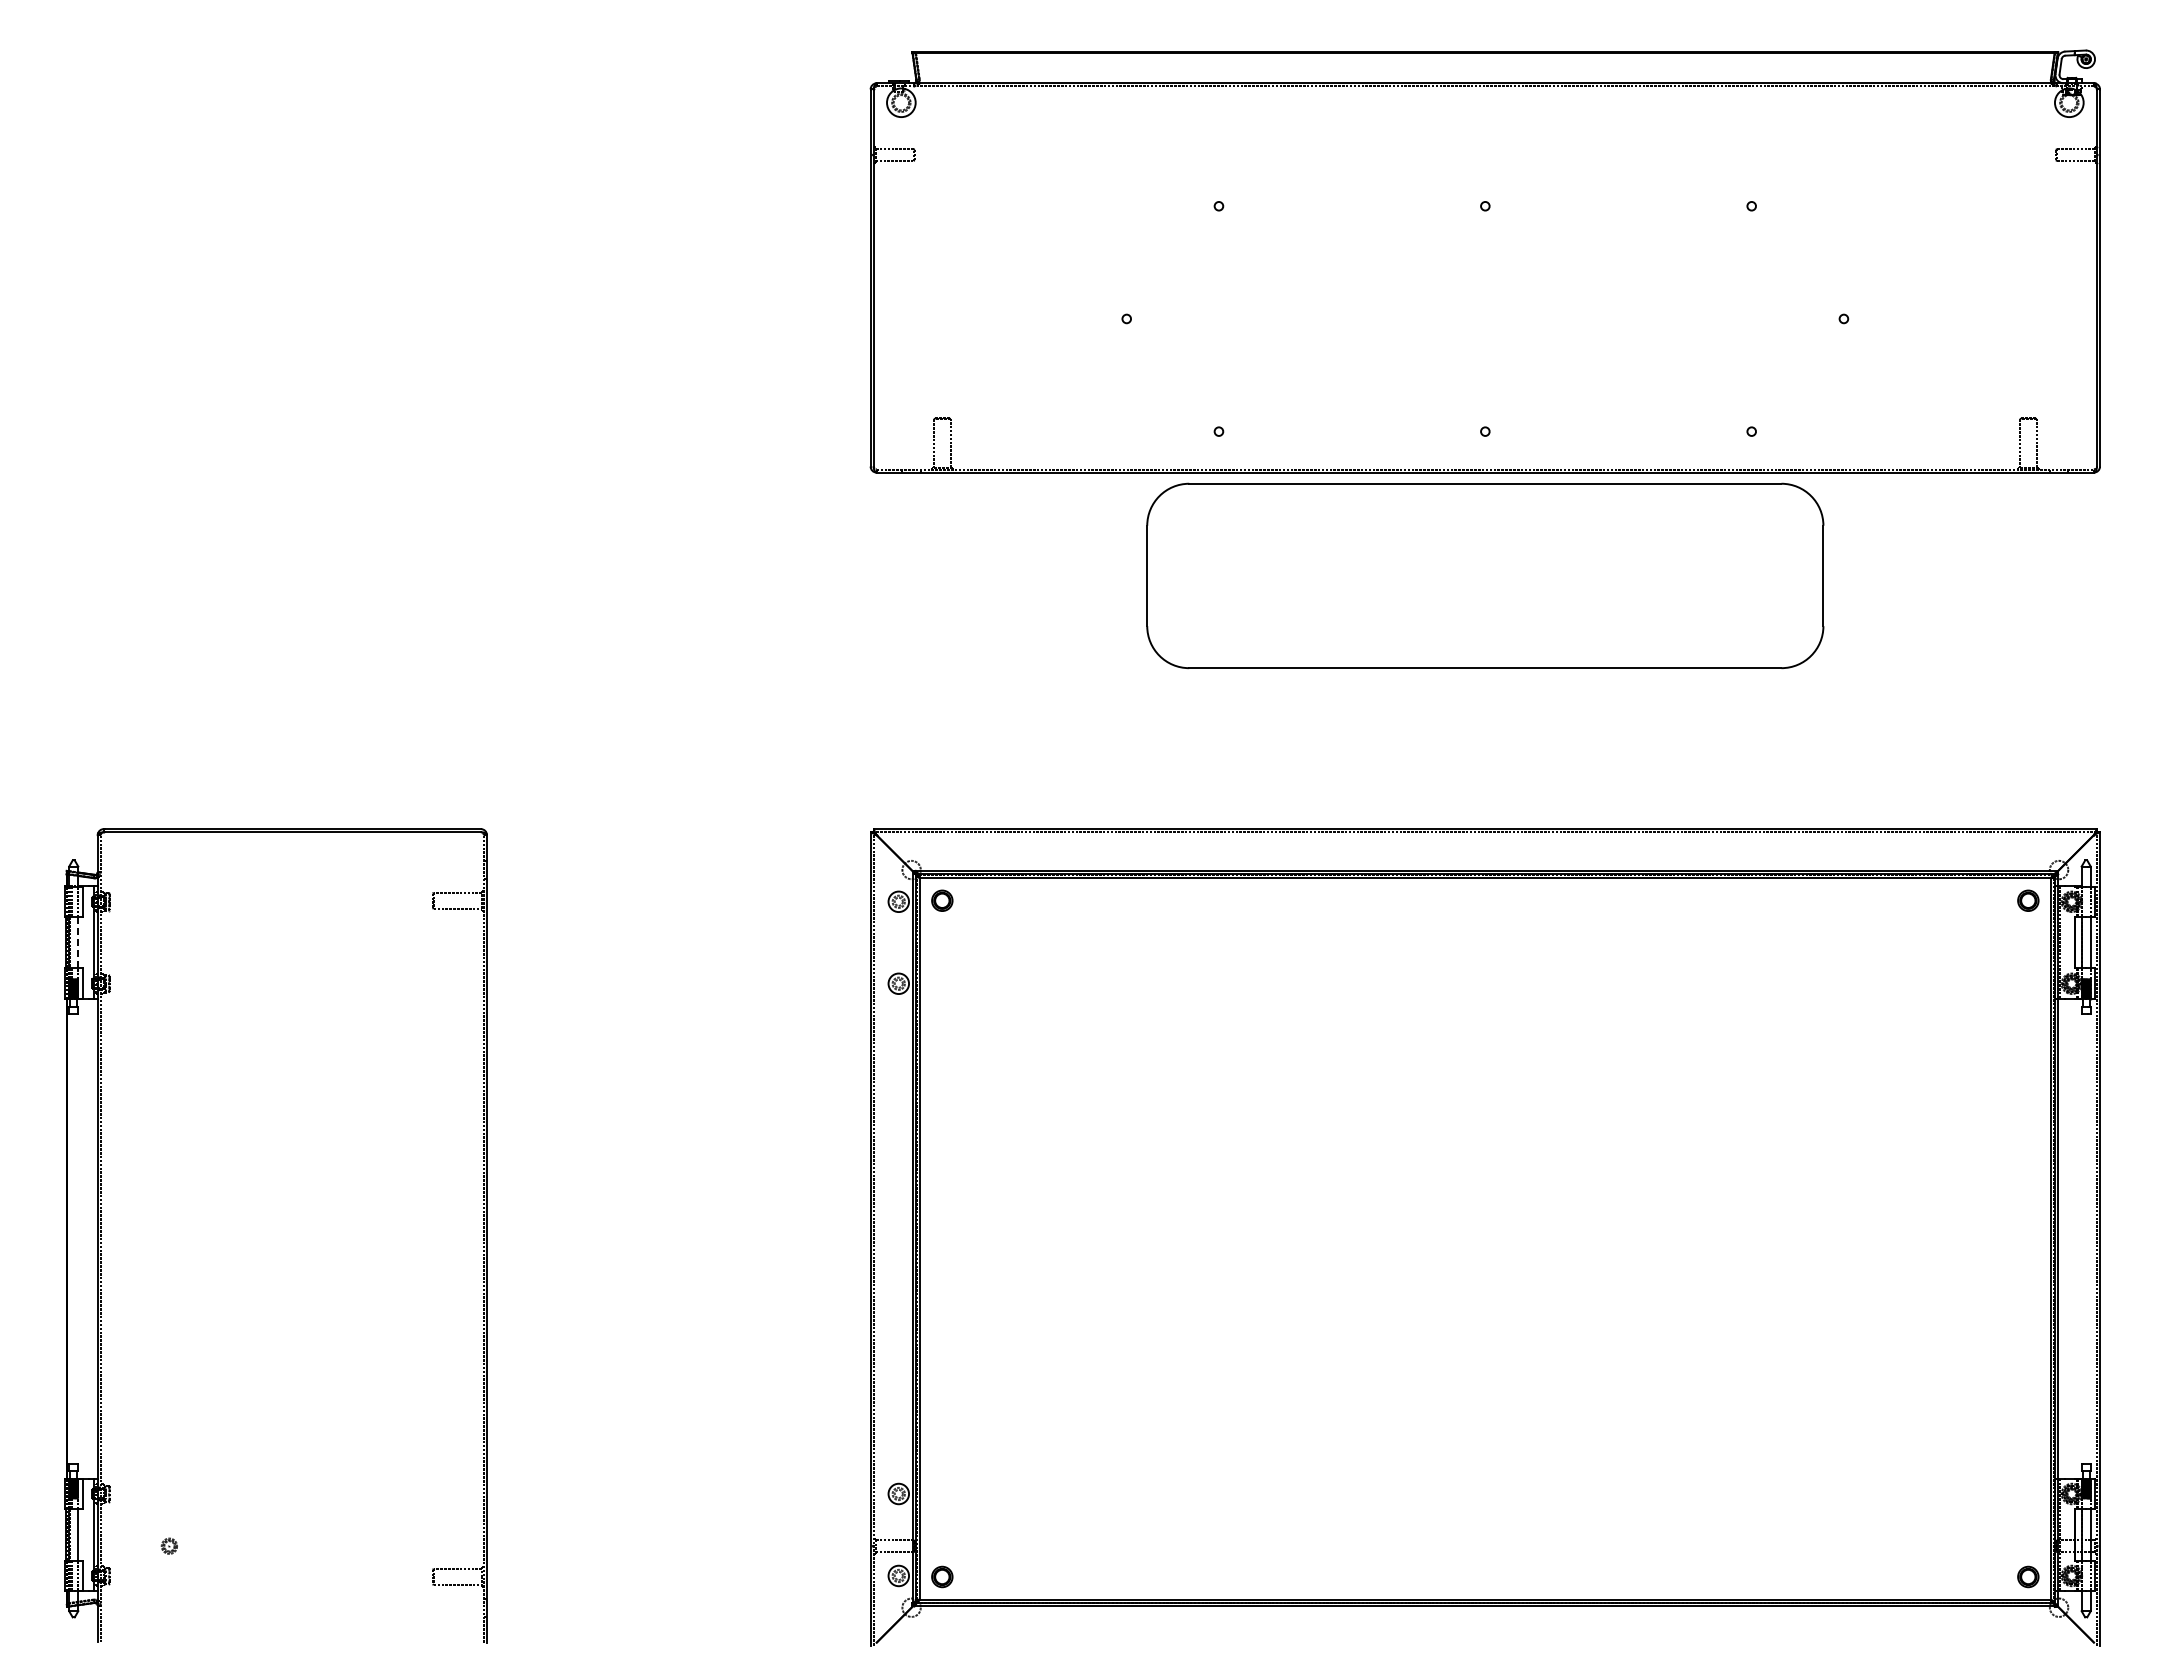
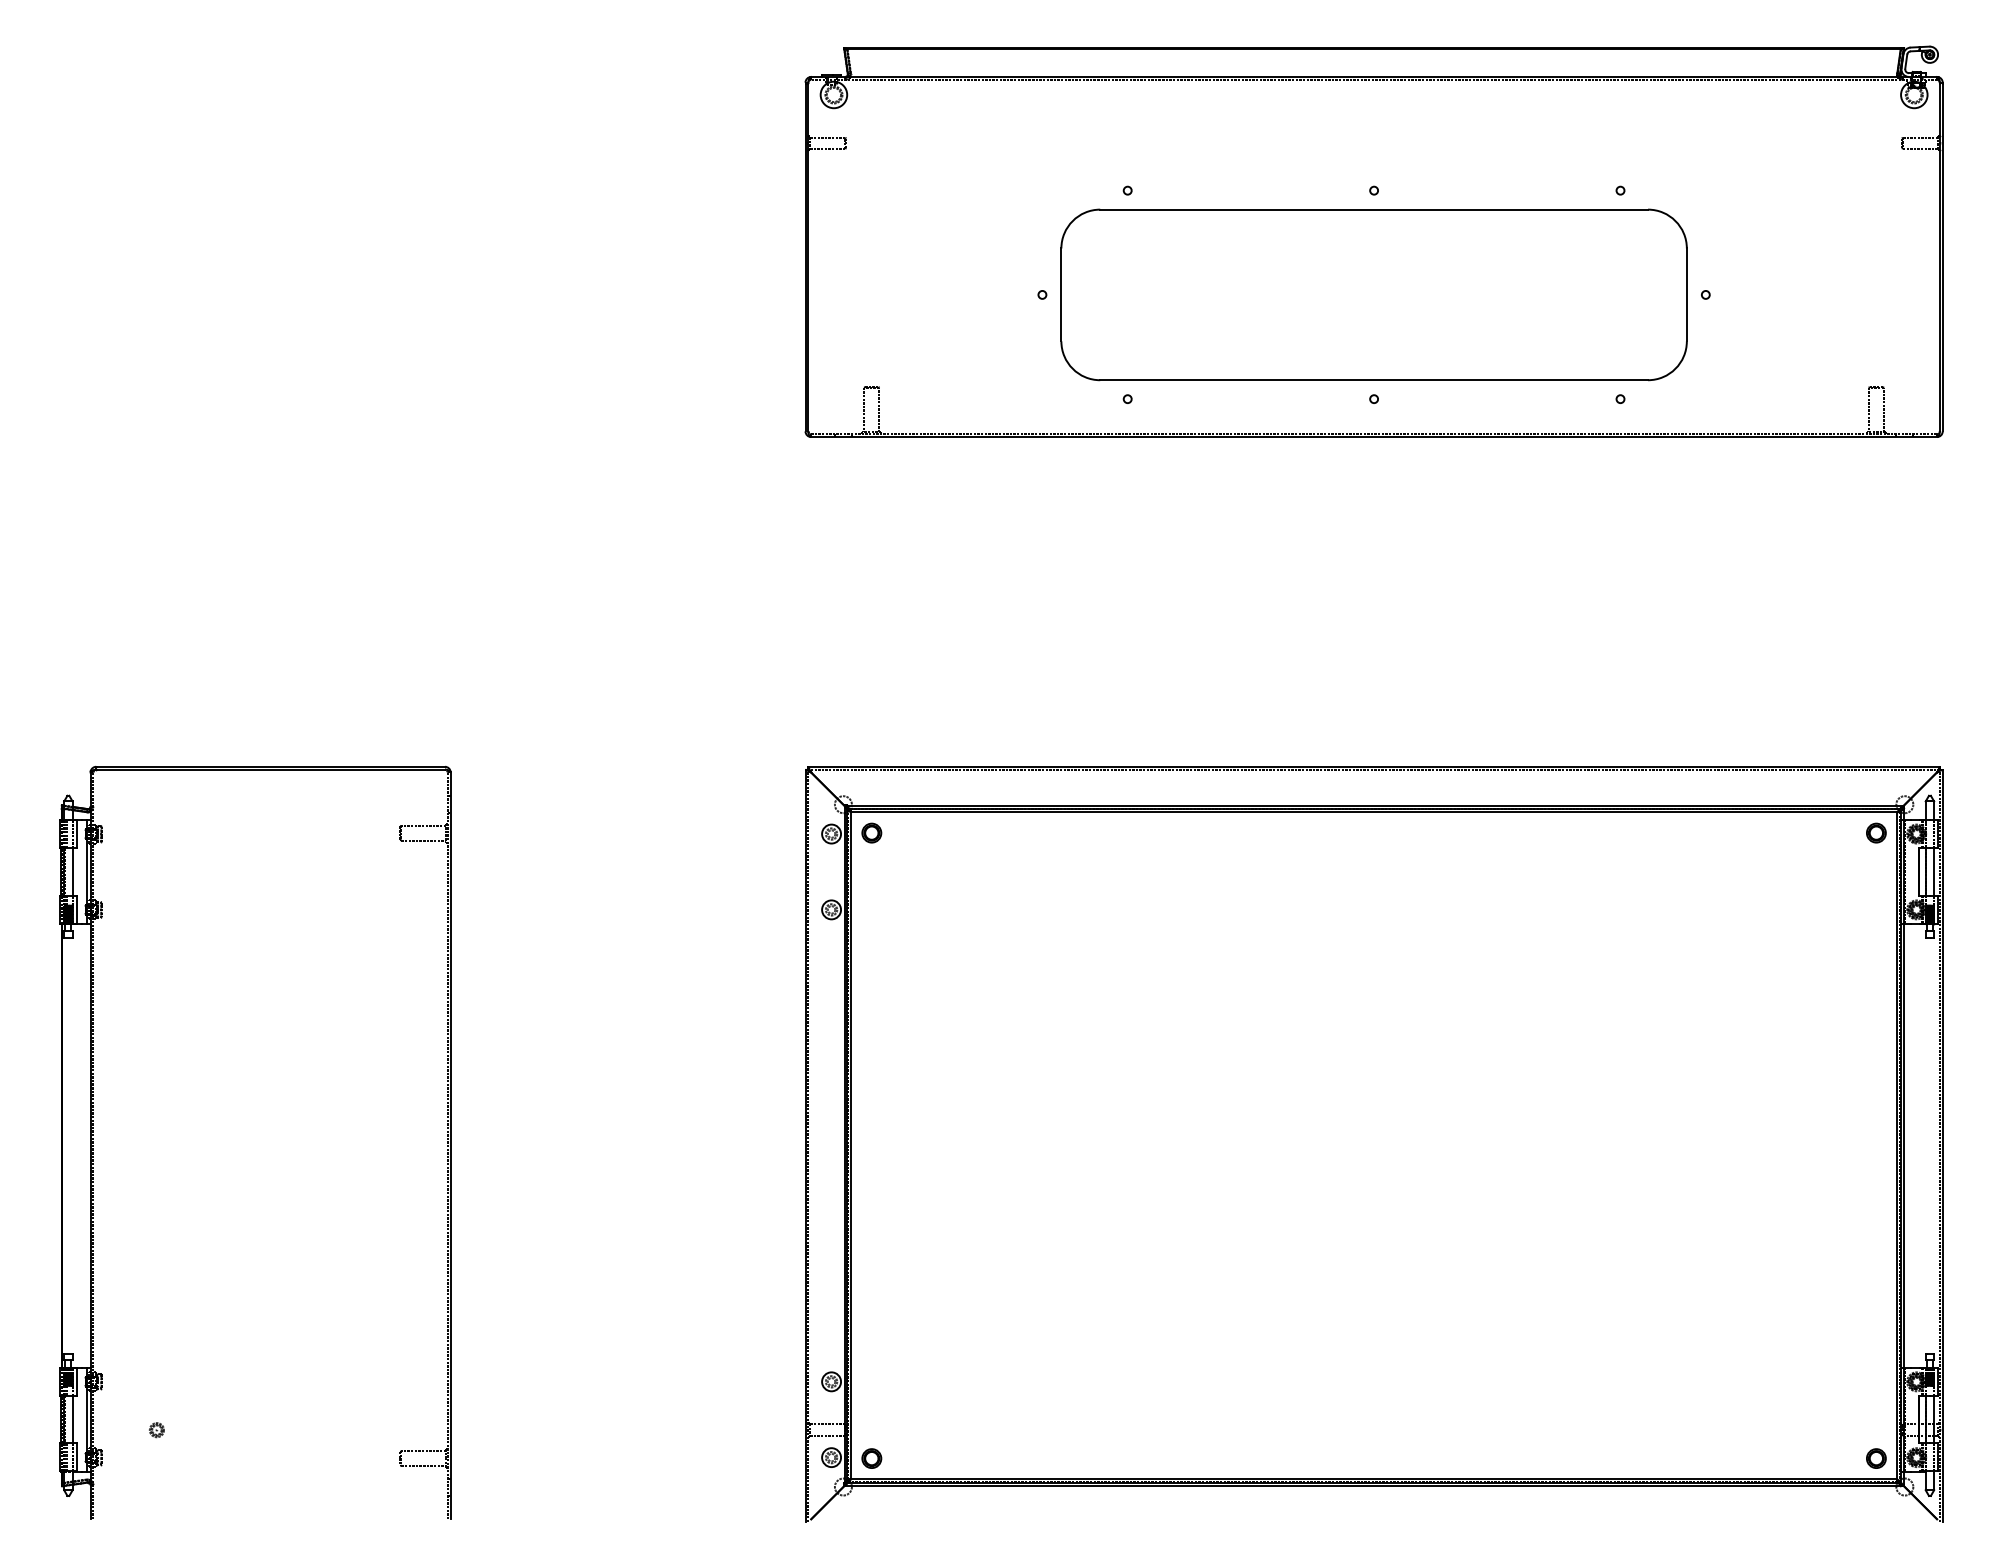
part: (1485, 575) -> (1374, 294), moved
line: (78, 942) -> (72, 871), dashed -> solid

